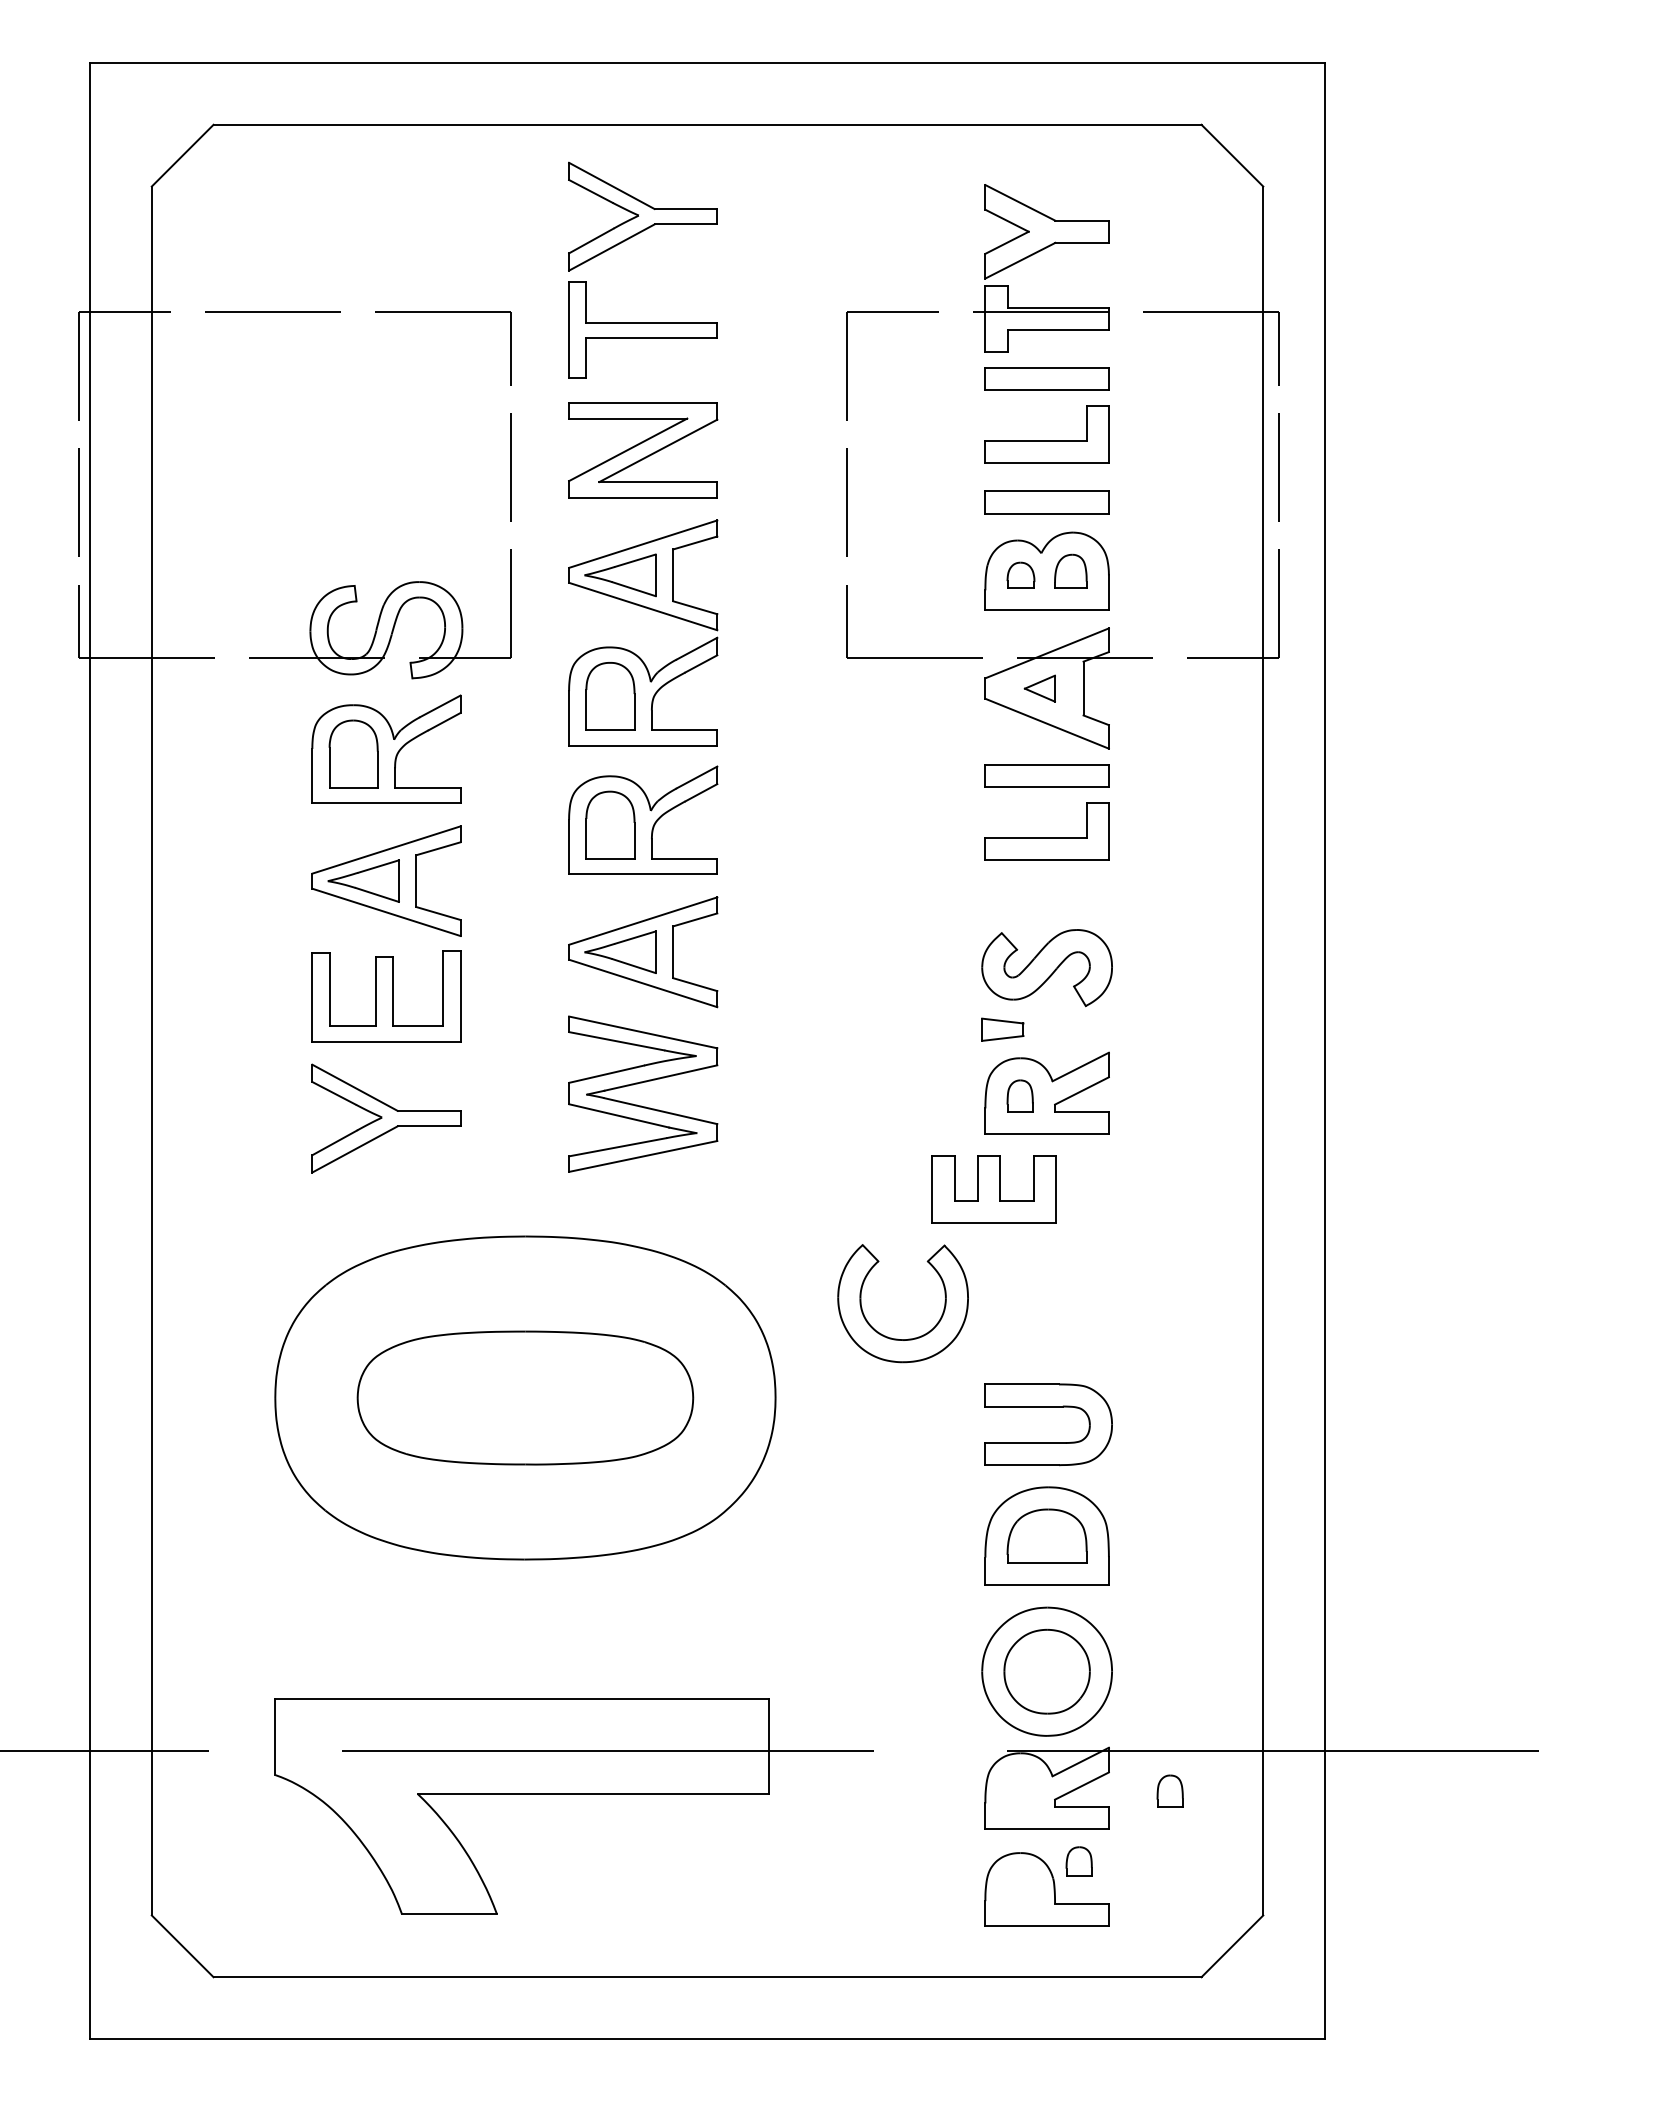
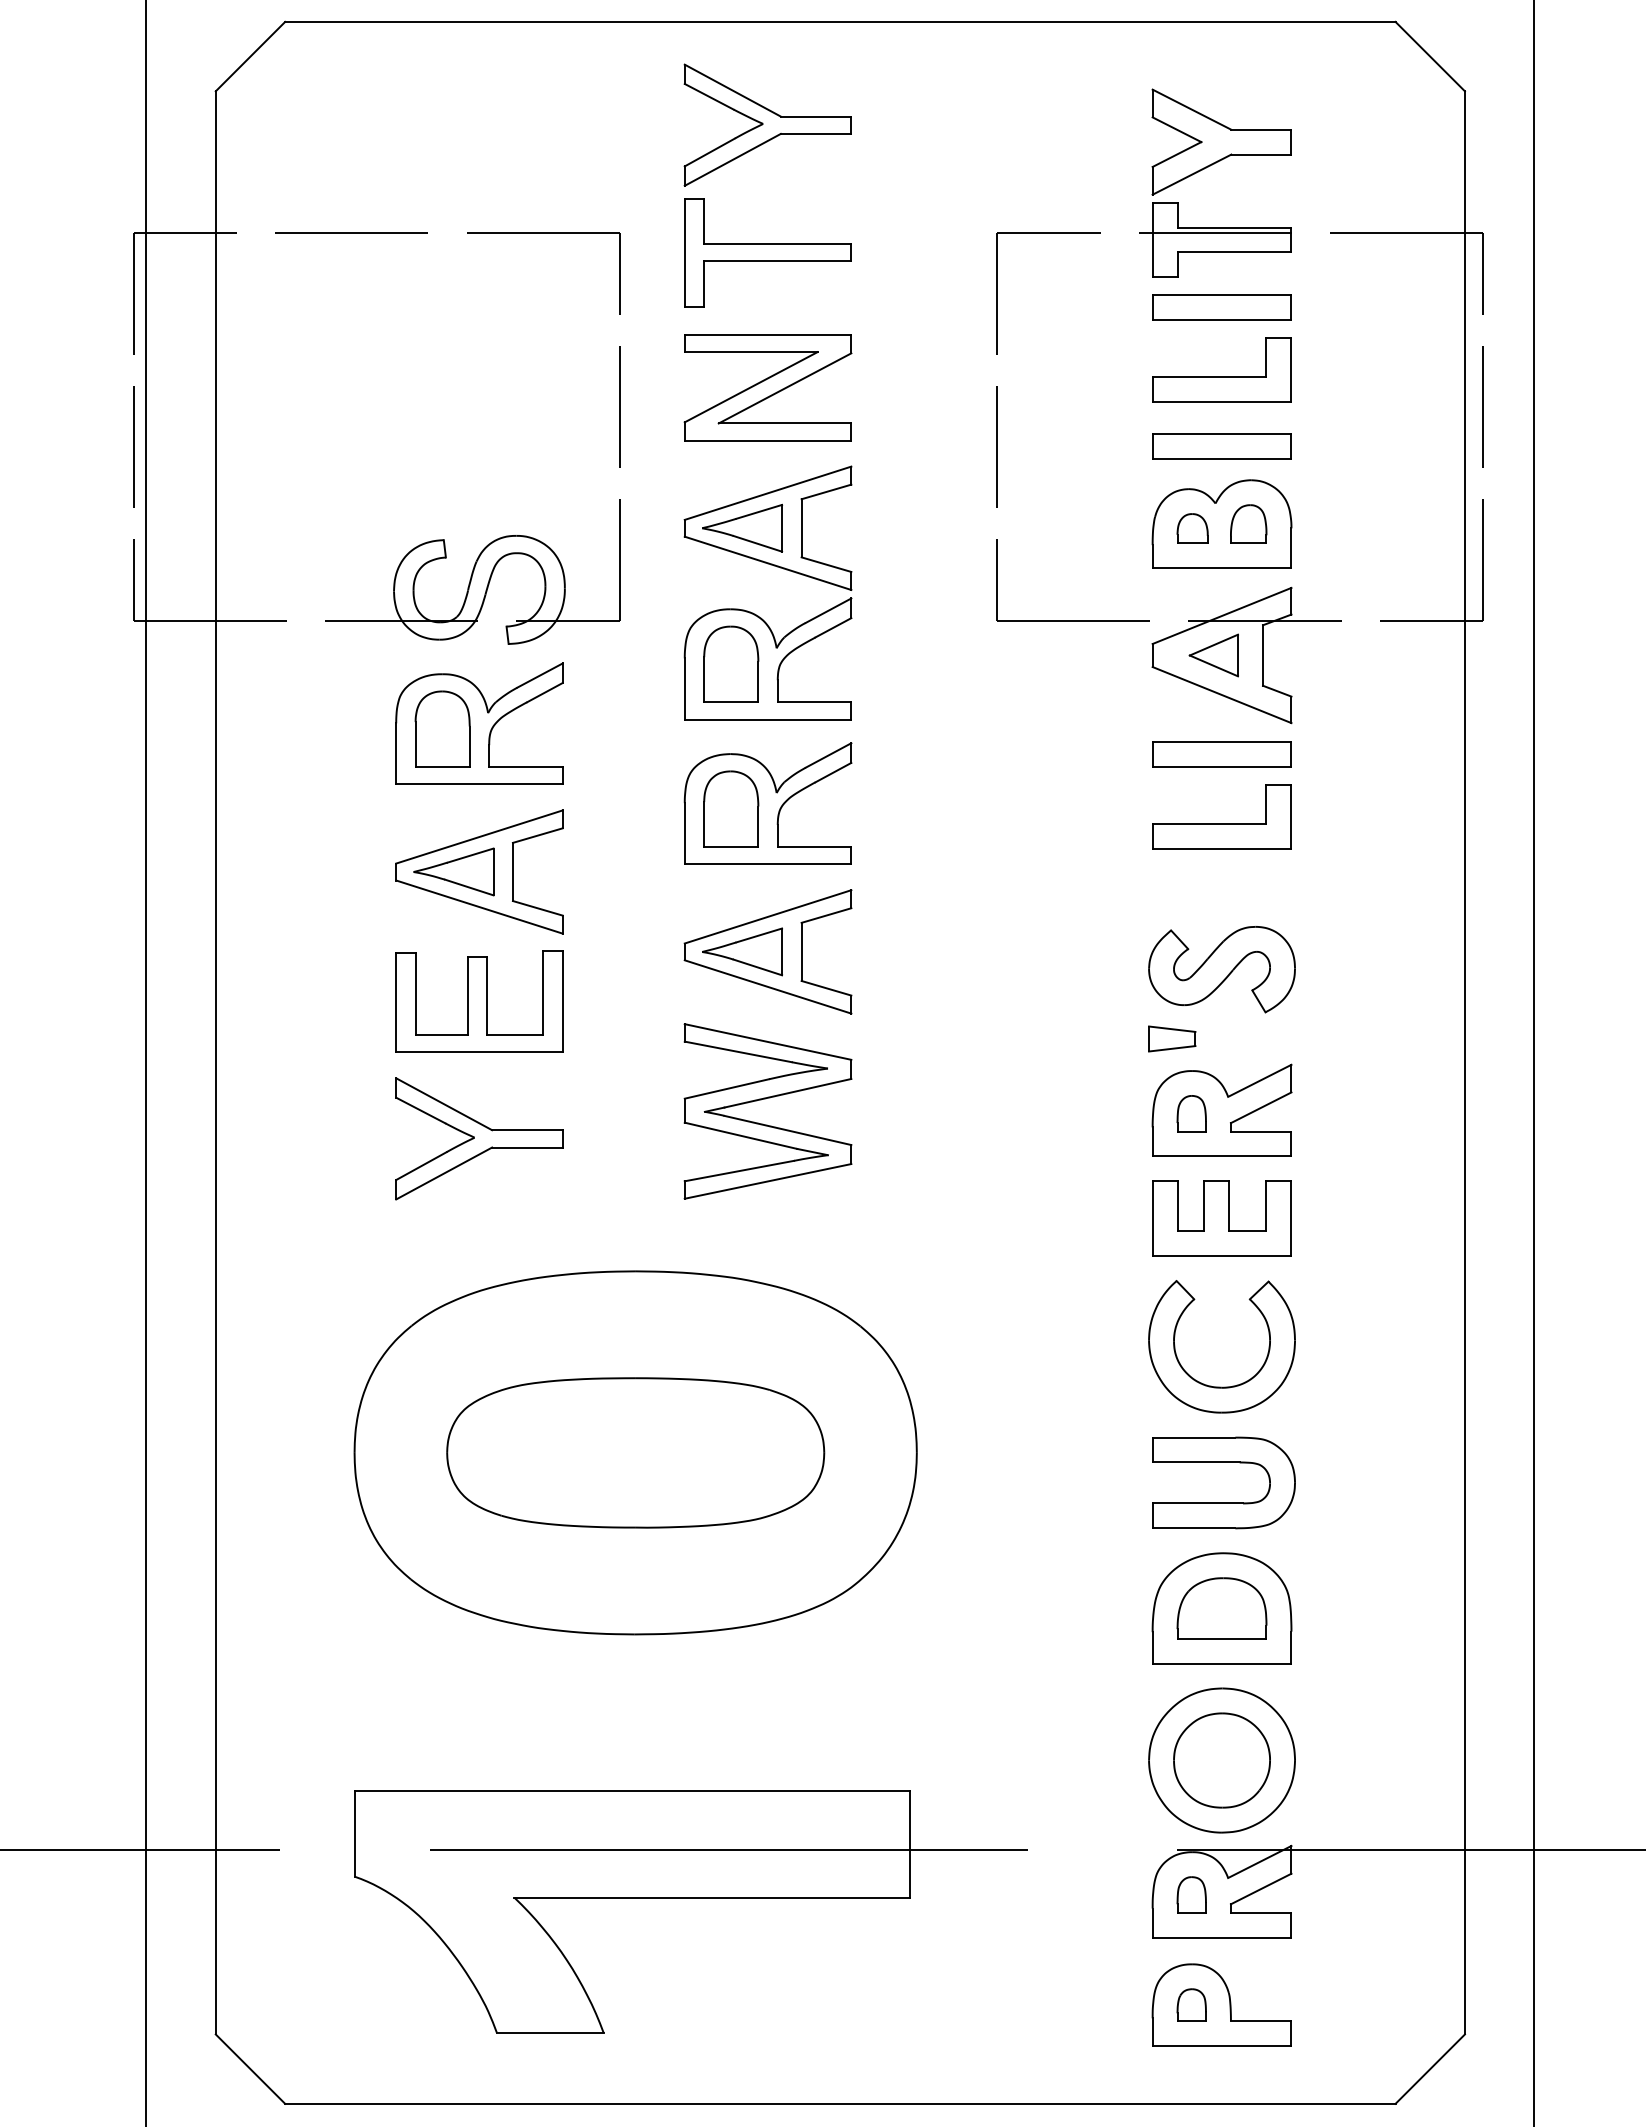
part: (1039, 688) -> (1213, 655), size x1.43
part: (993, 1189) -> (1221, 1218), moved
part: (897, 1338) -> (1215, 1385), moved
part: (1169, 1790) -> (1190, 1893), moved
part: (1078, 1861) -> (1190, 2005), moved

